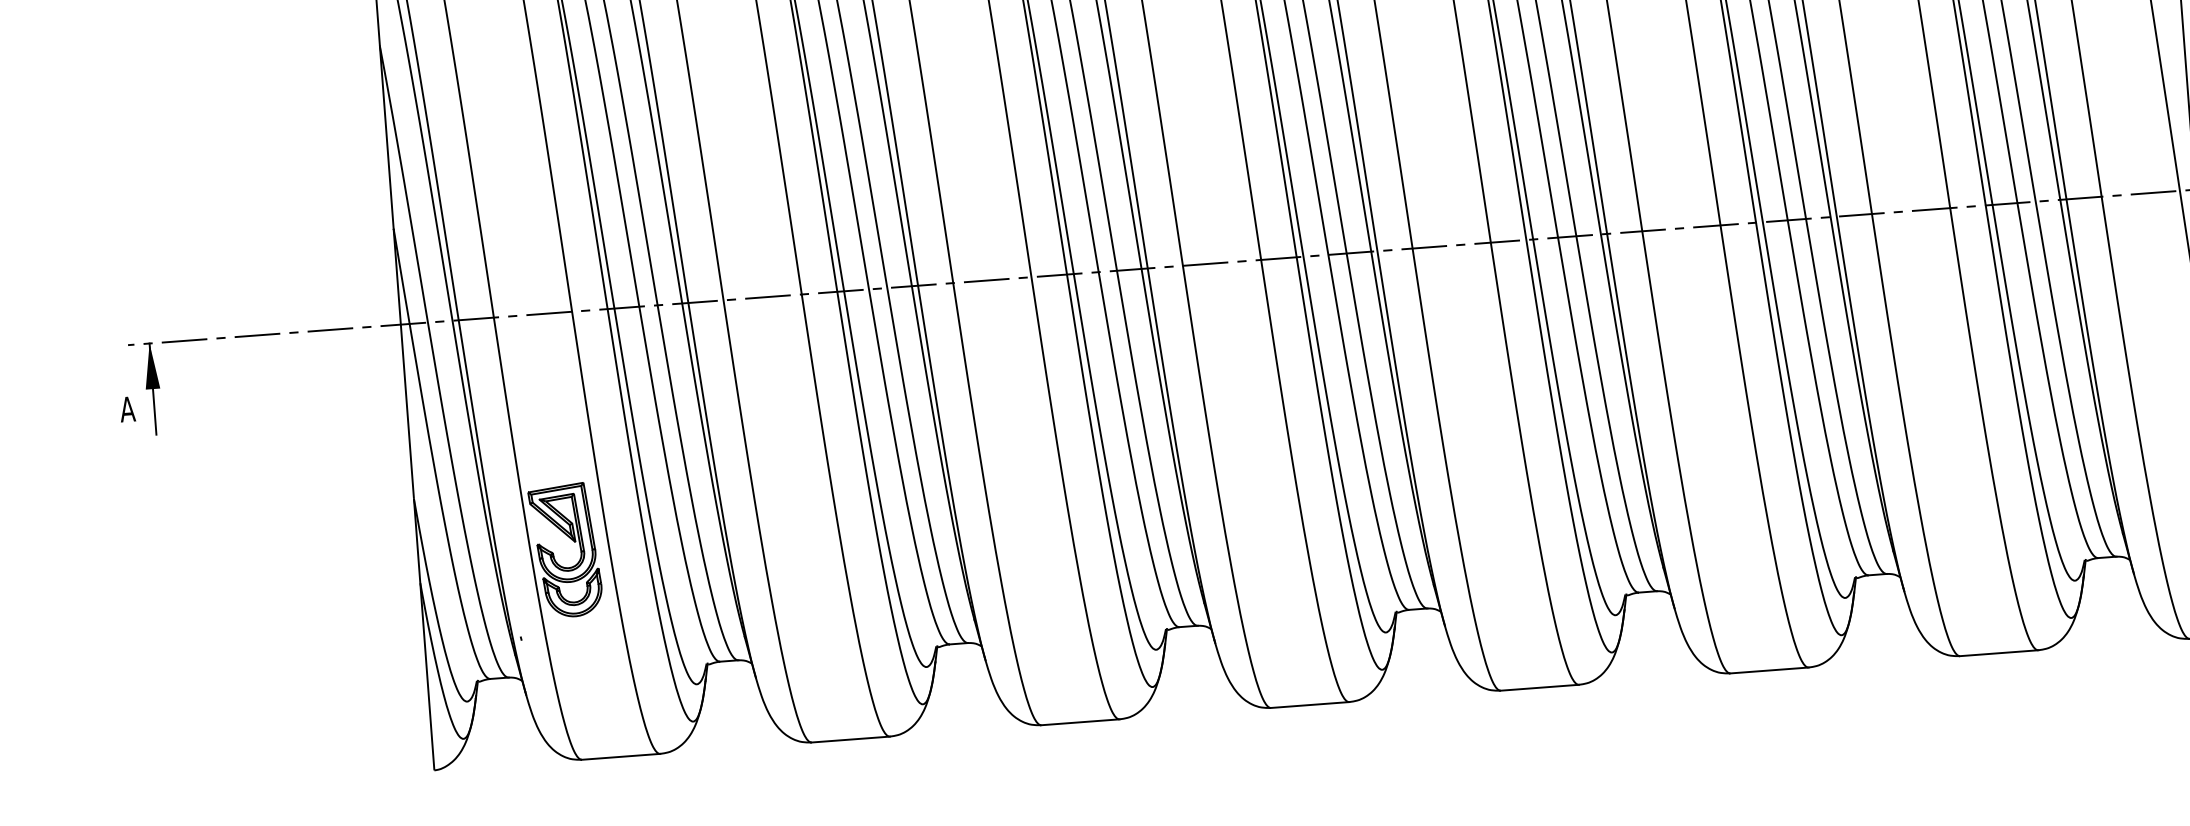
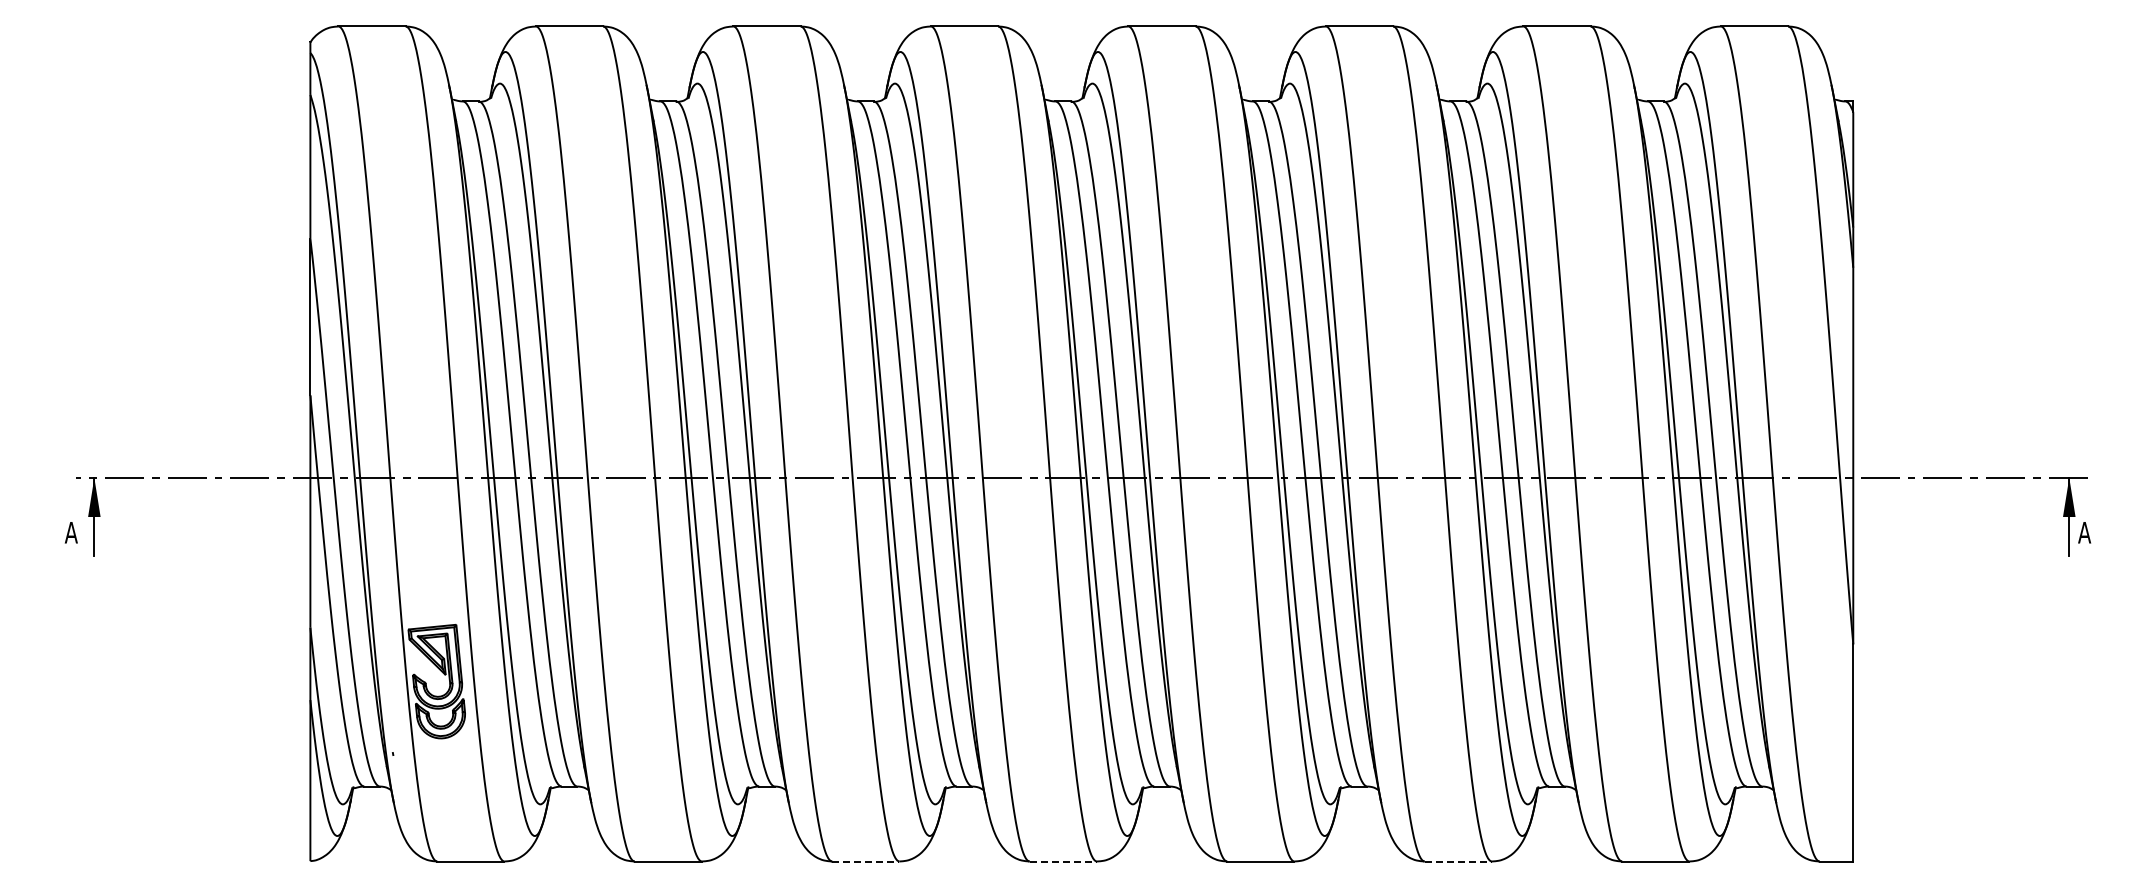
line: (1769, 670) -> (1458, 861), solid -> dashed
line: (1310, 705) -> (1063, 861), solid -> dashed
line: (1080, 722) -> (865, 861), solid -> dashed

